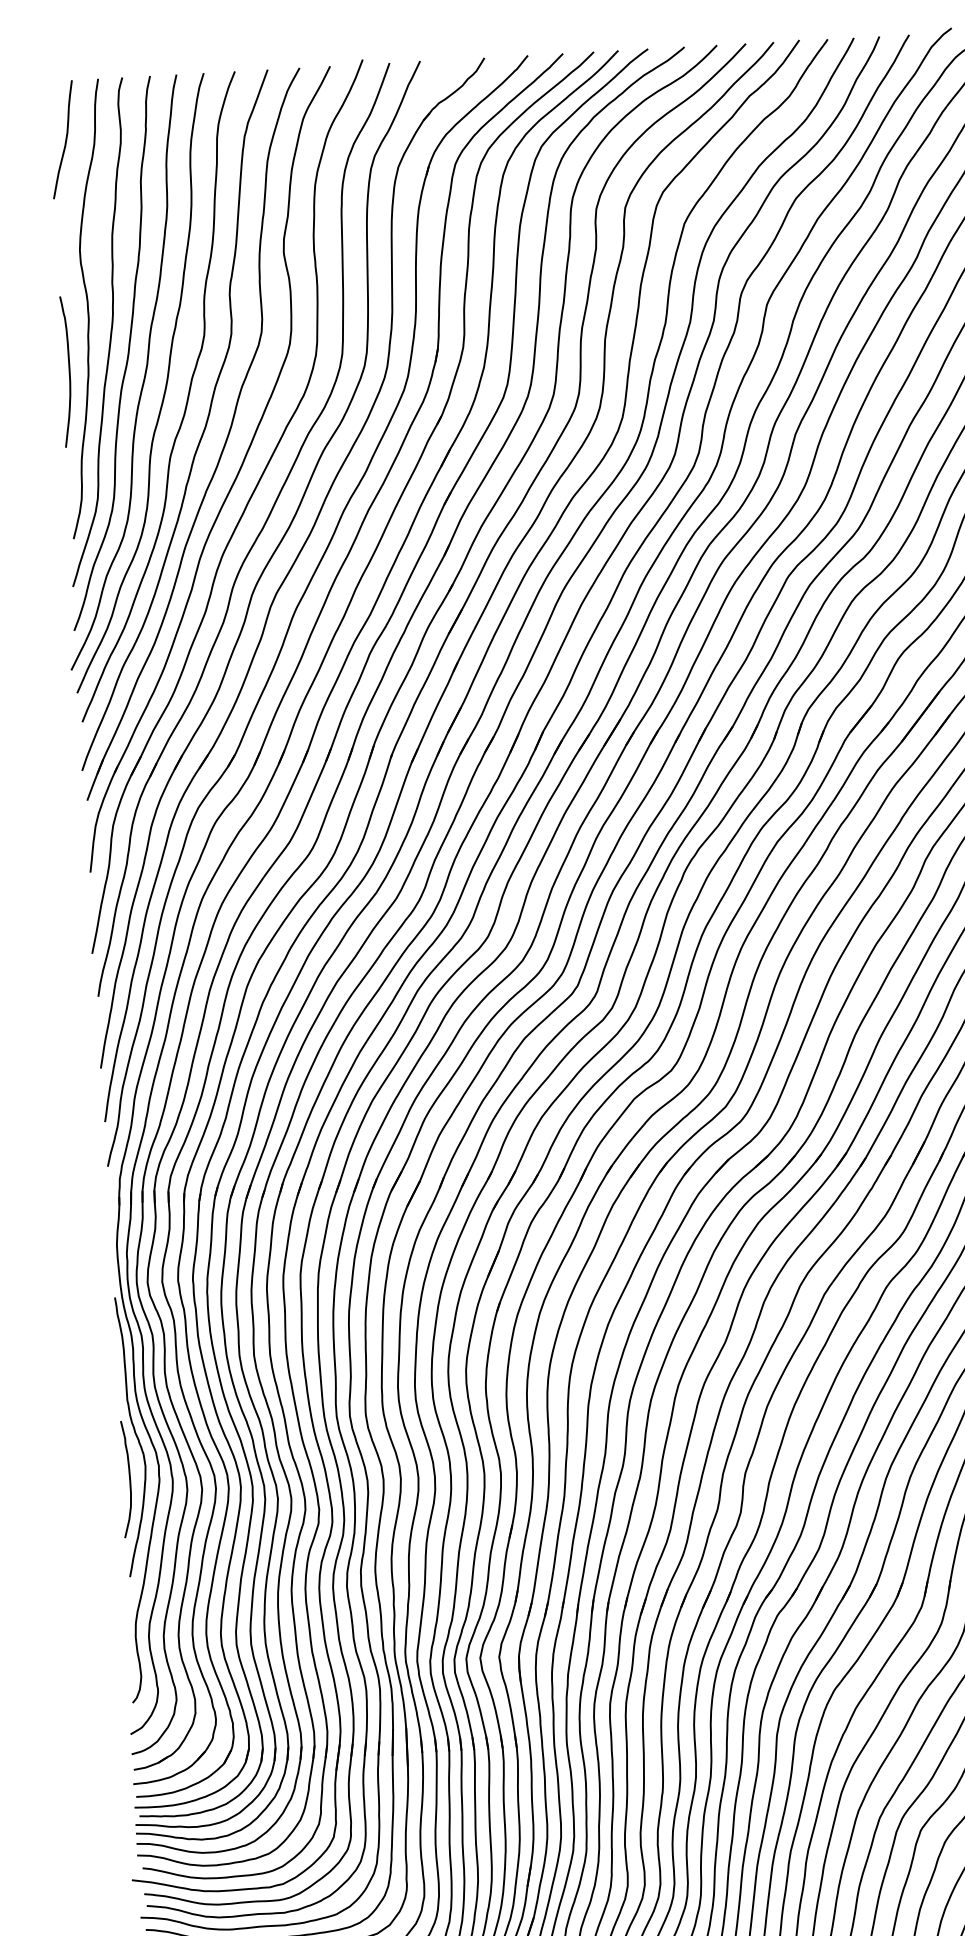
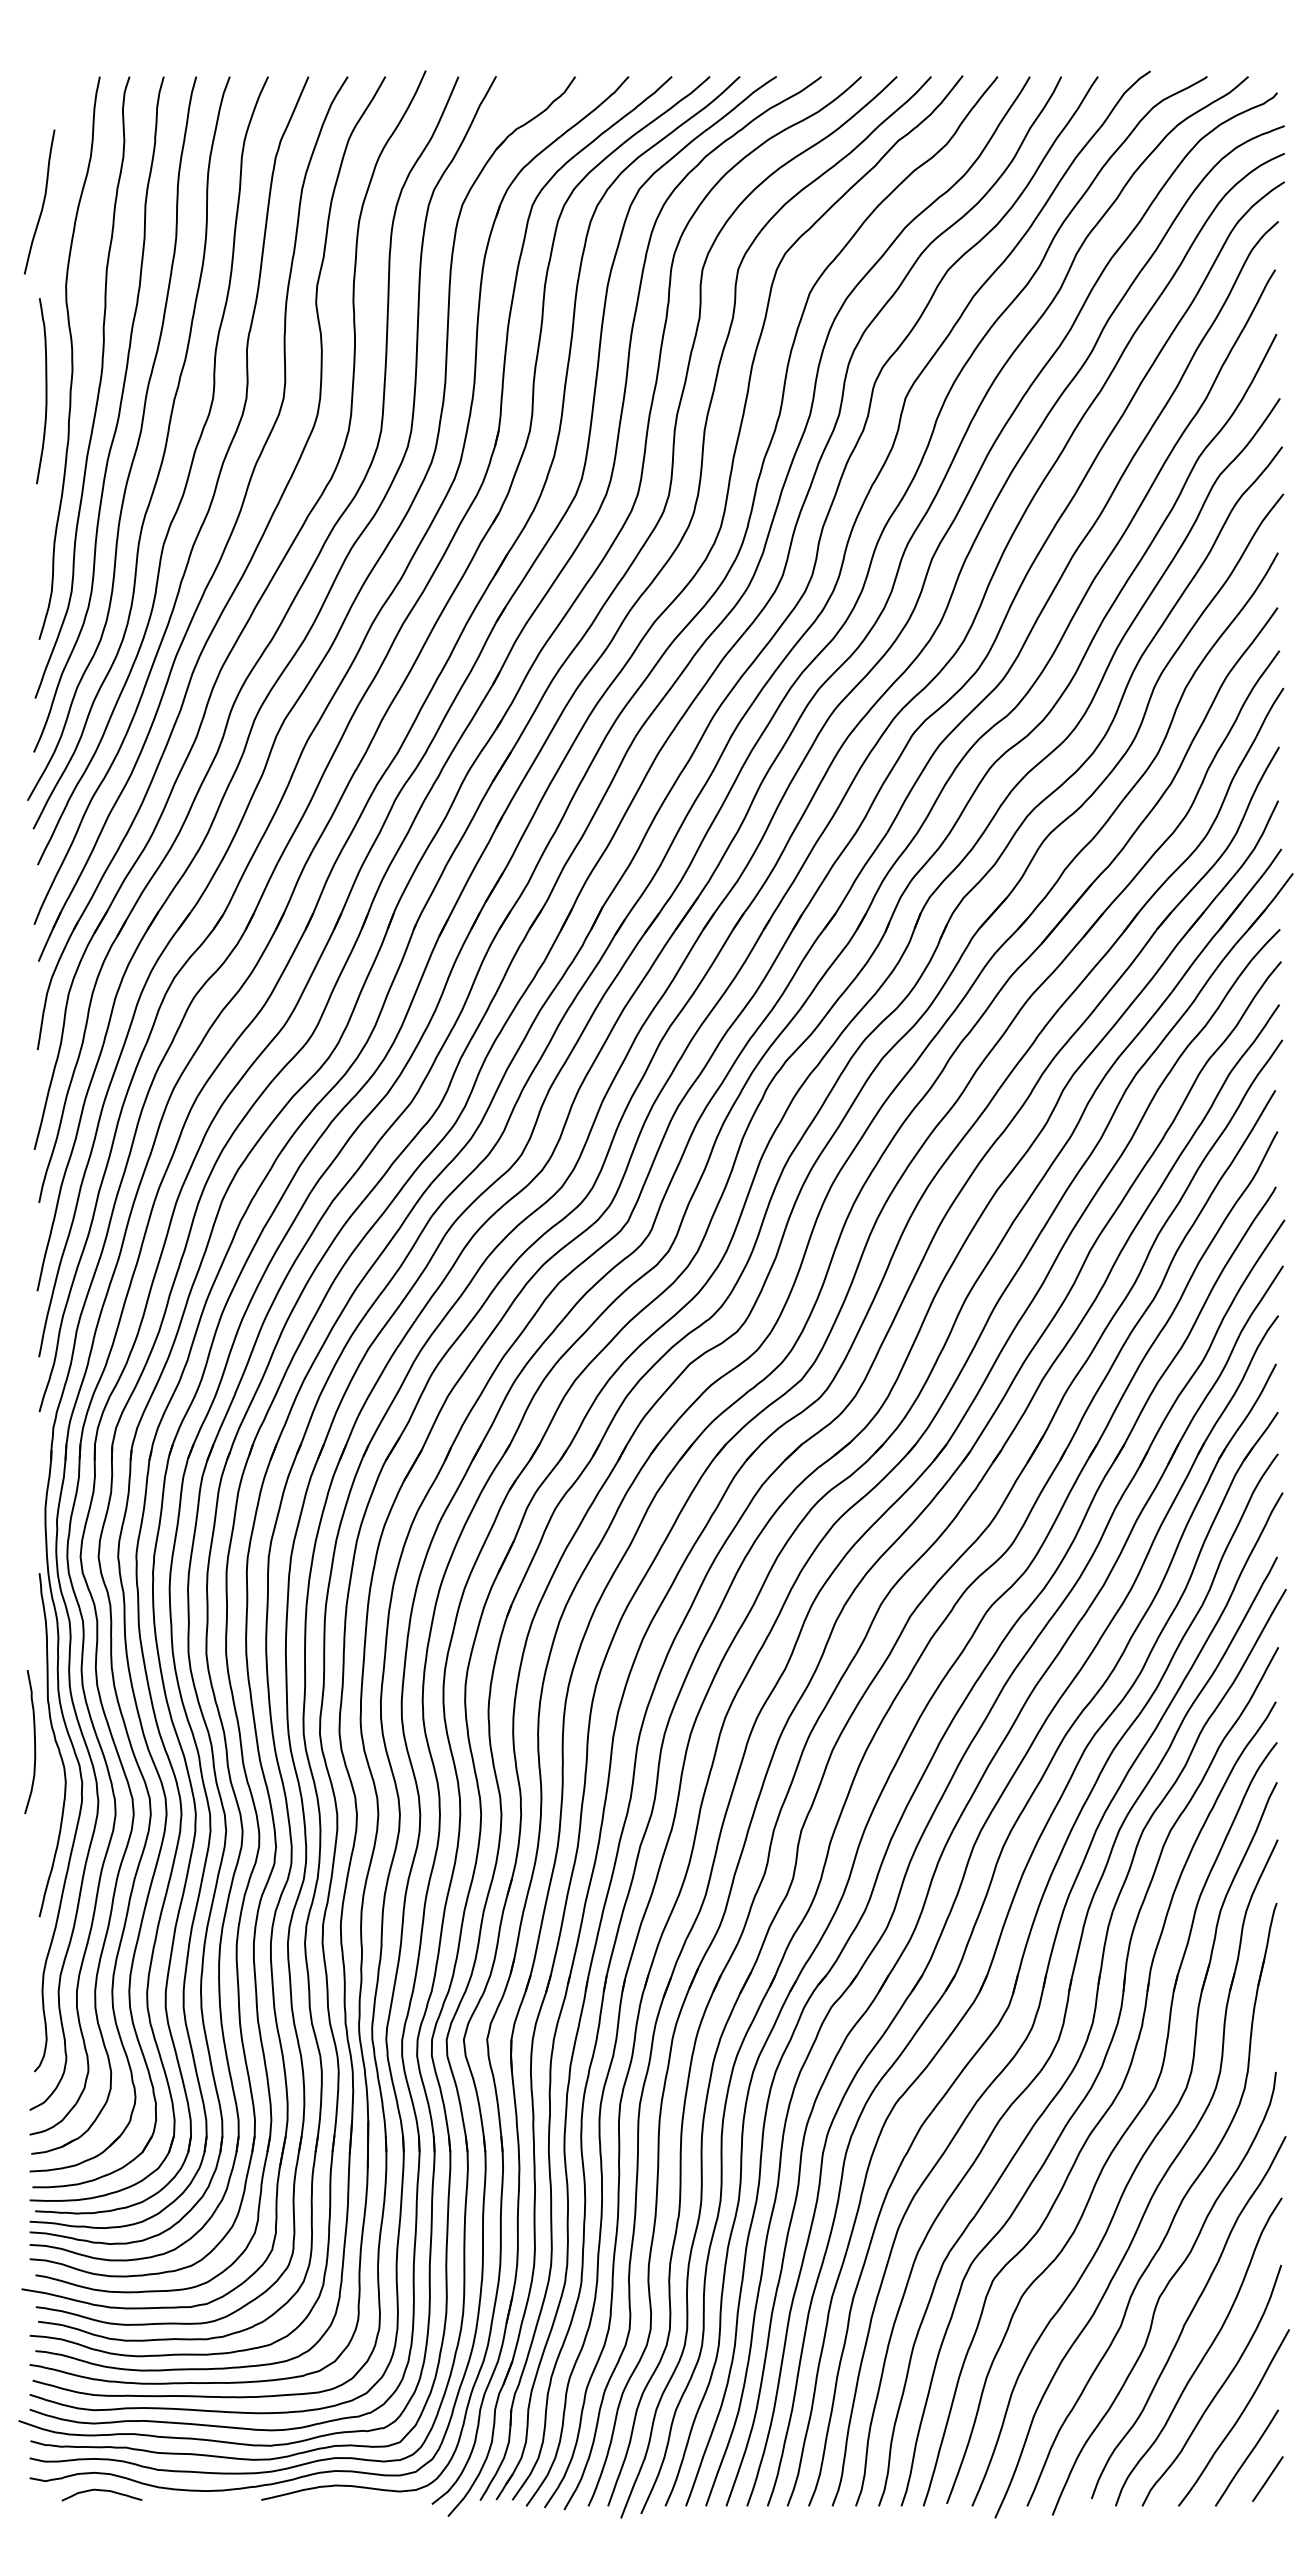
curve: (65, 139) -> (42, 202), moved
curve: (68, 372) -> (45, 391), moved
curve: (129, 1479) -> (34, 1742), moved

